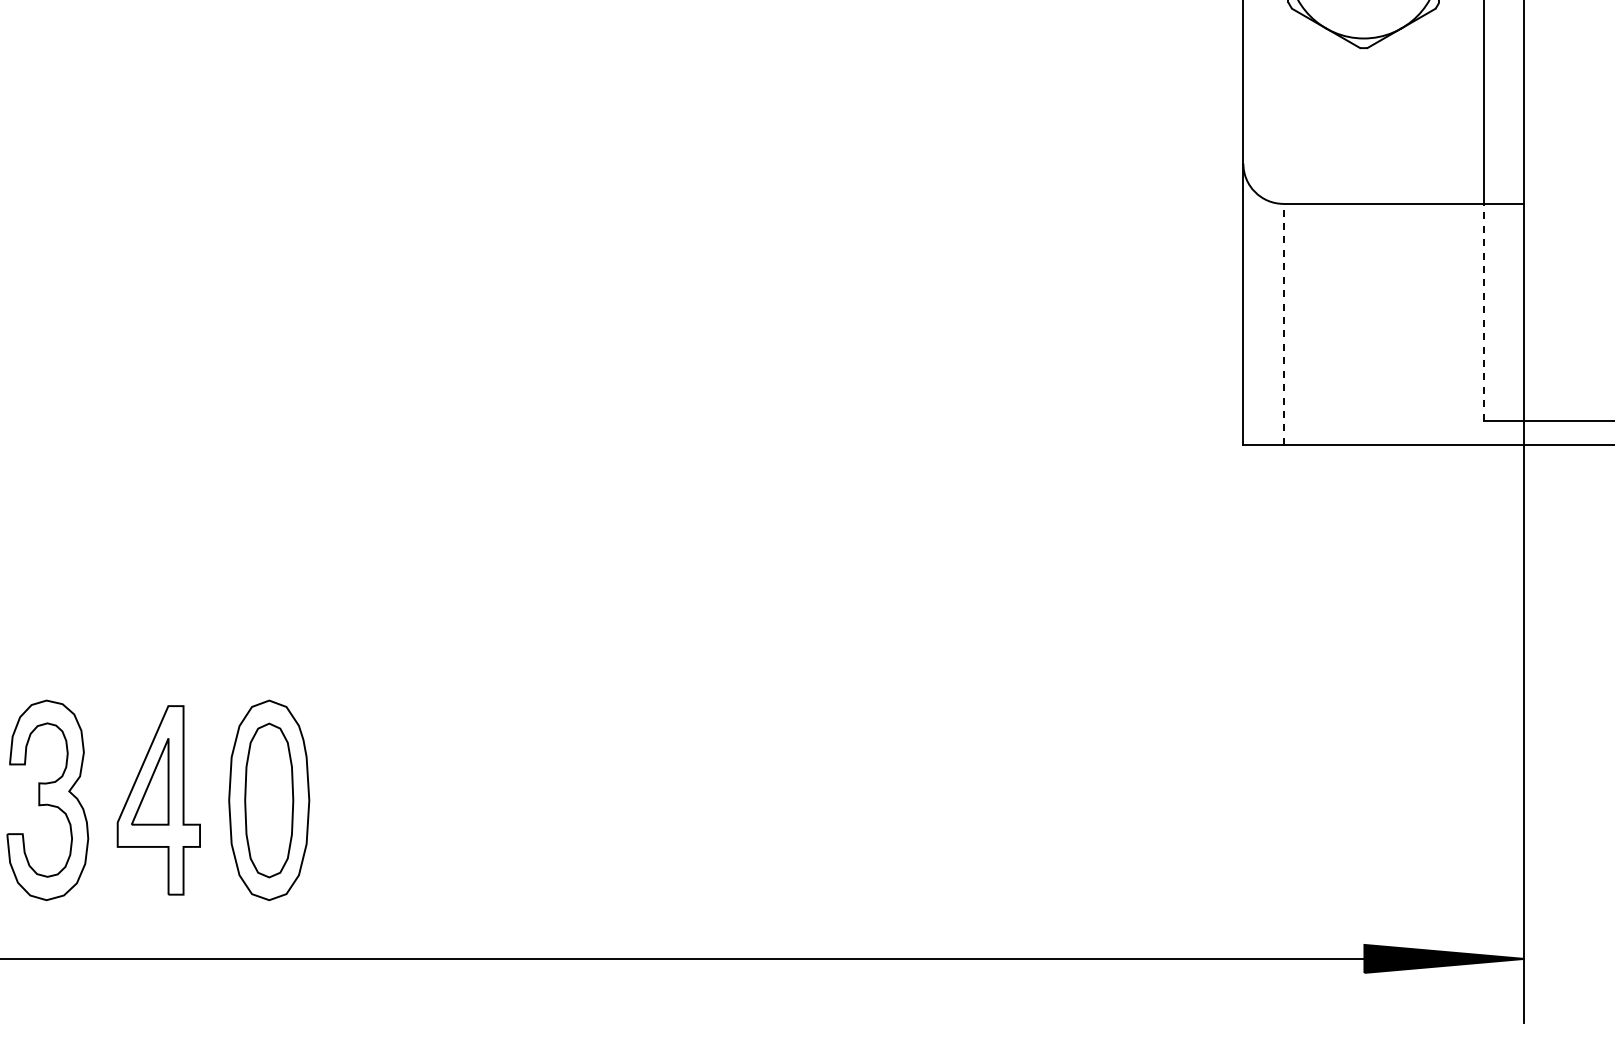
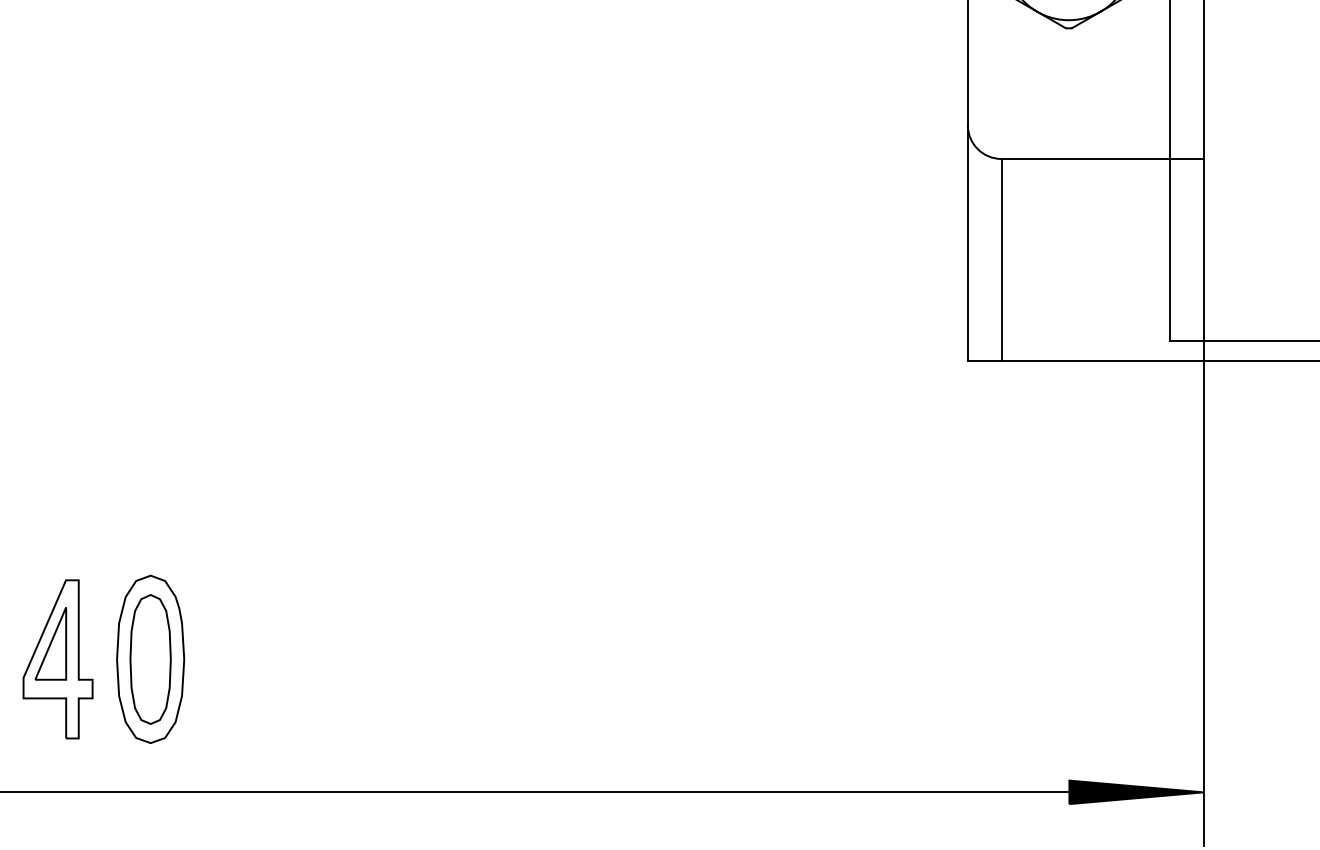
line: (1484, 311) -> (1170, 249), dashed -> solid
line: (1283, 323) -> (1001, 259), dashed -> solid

